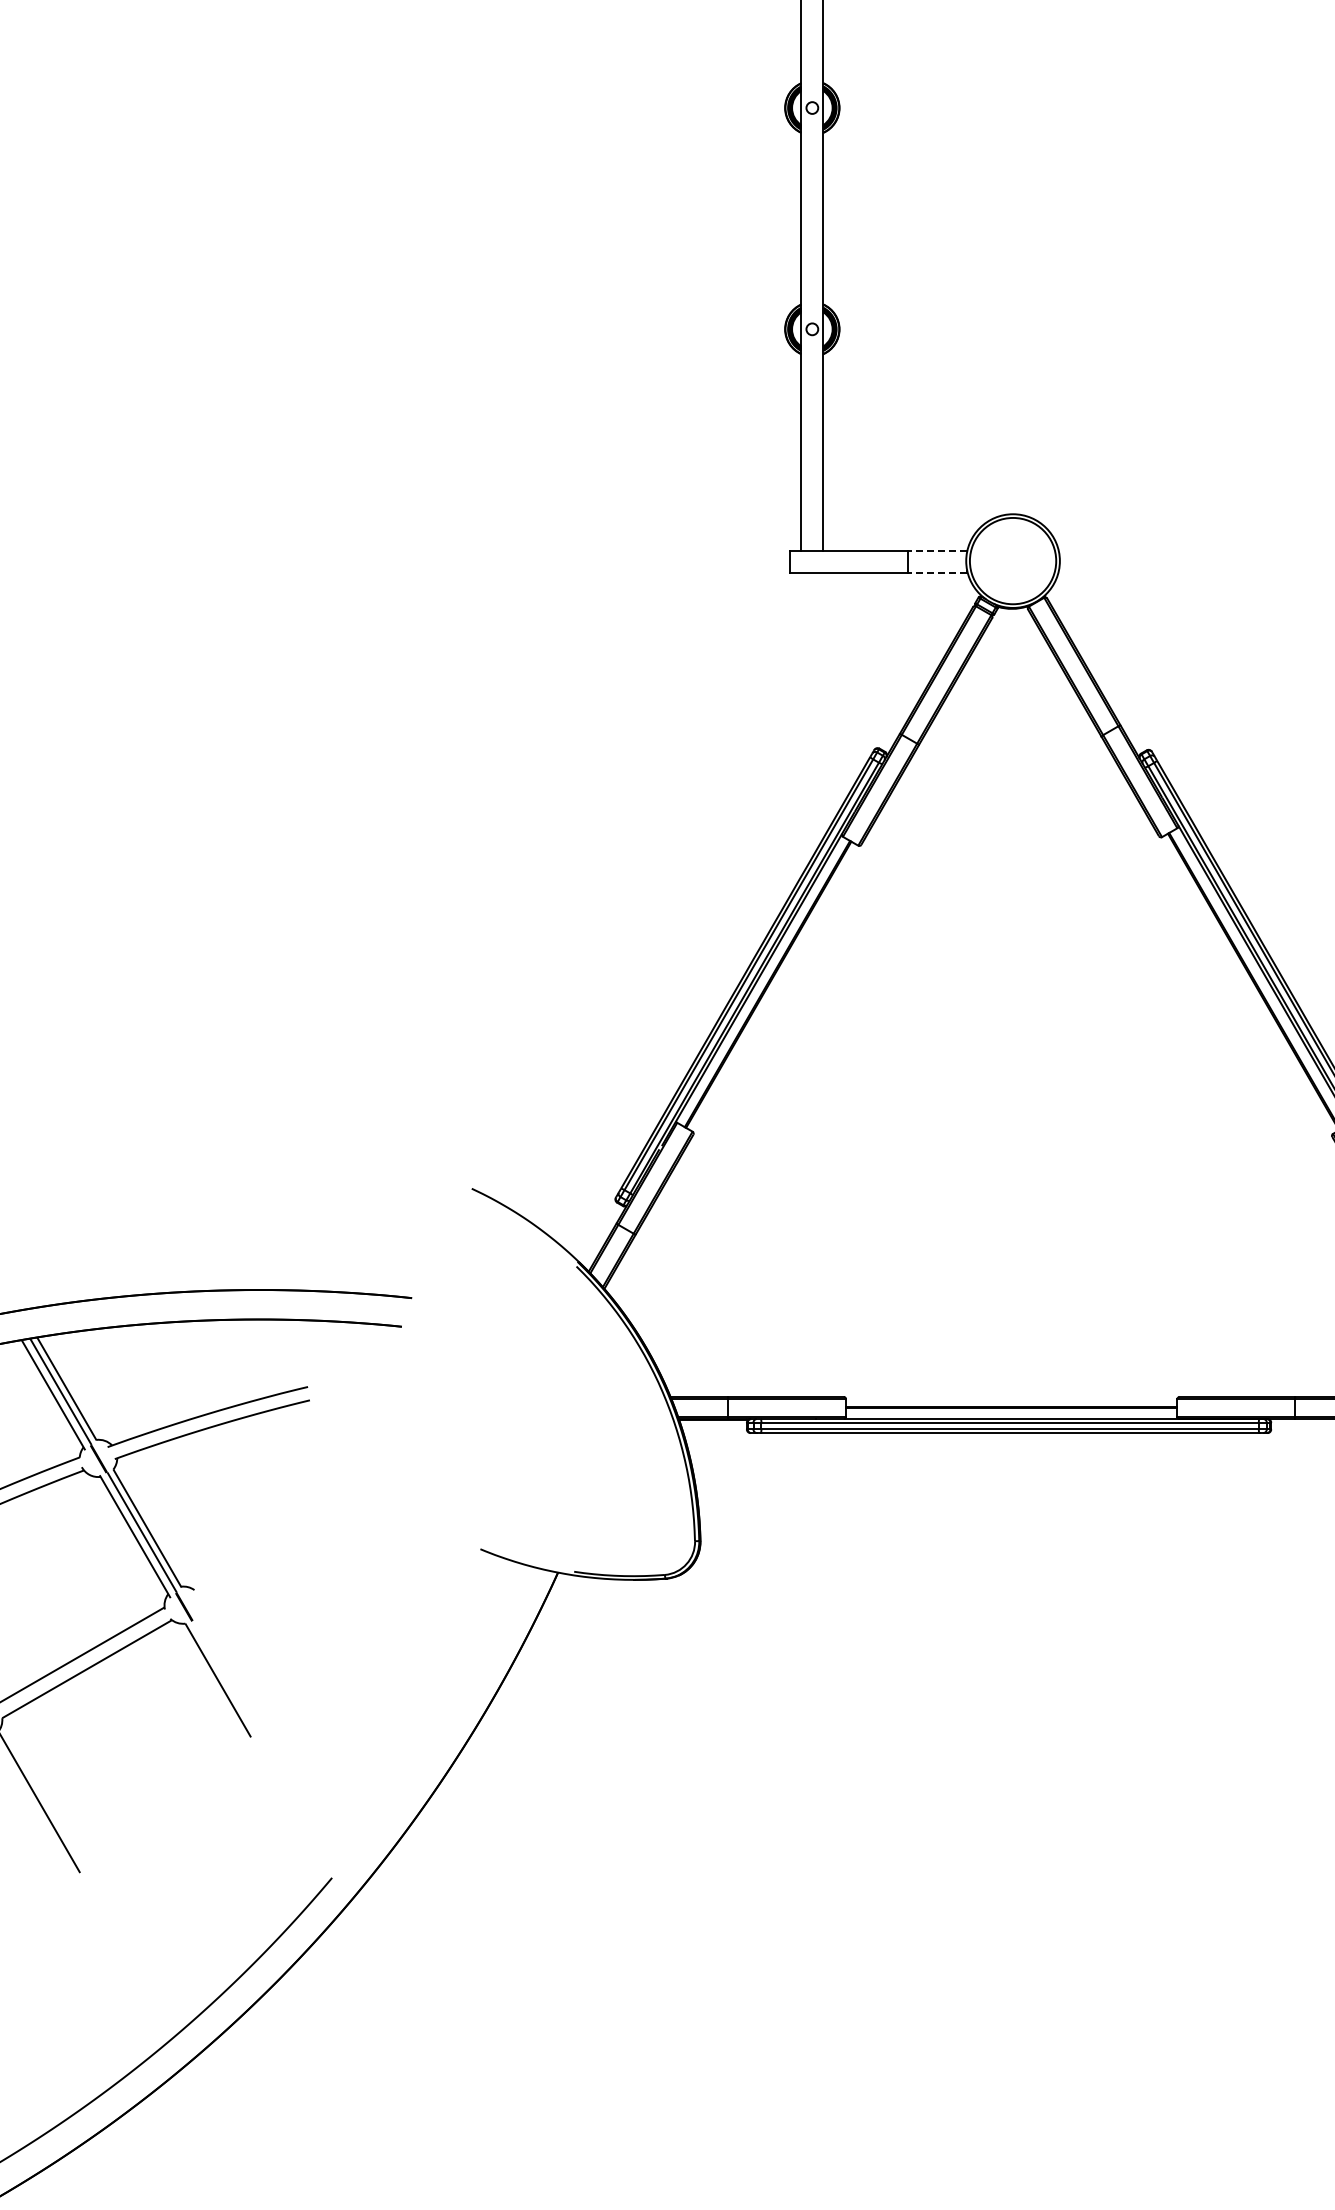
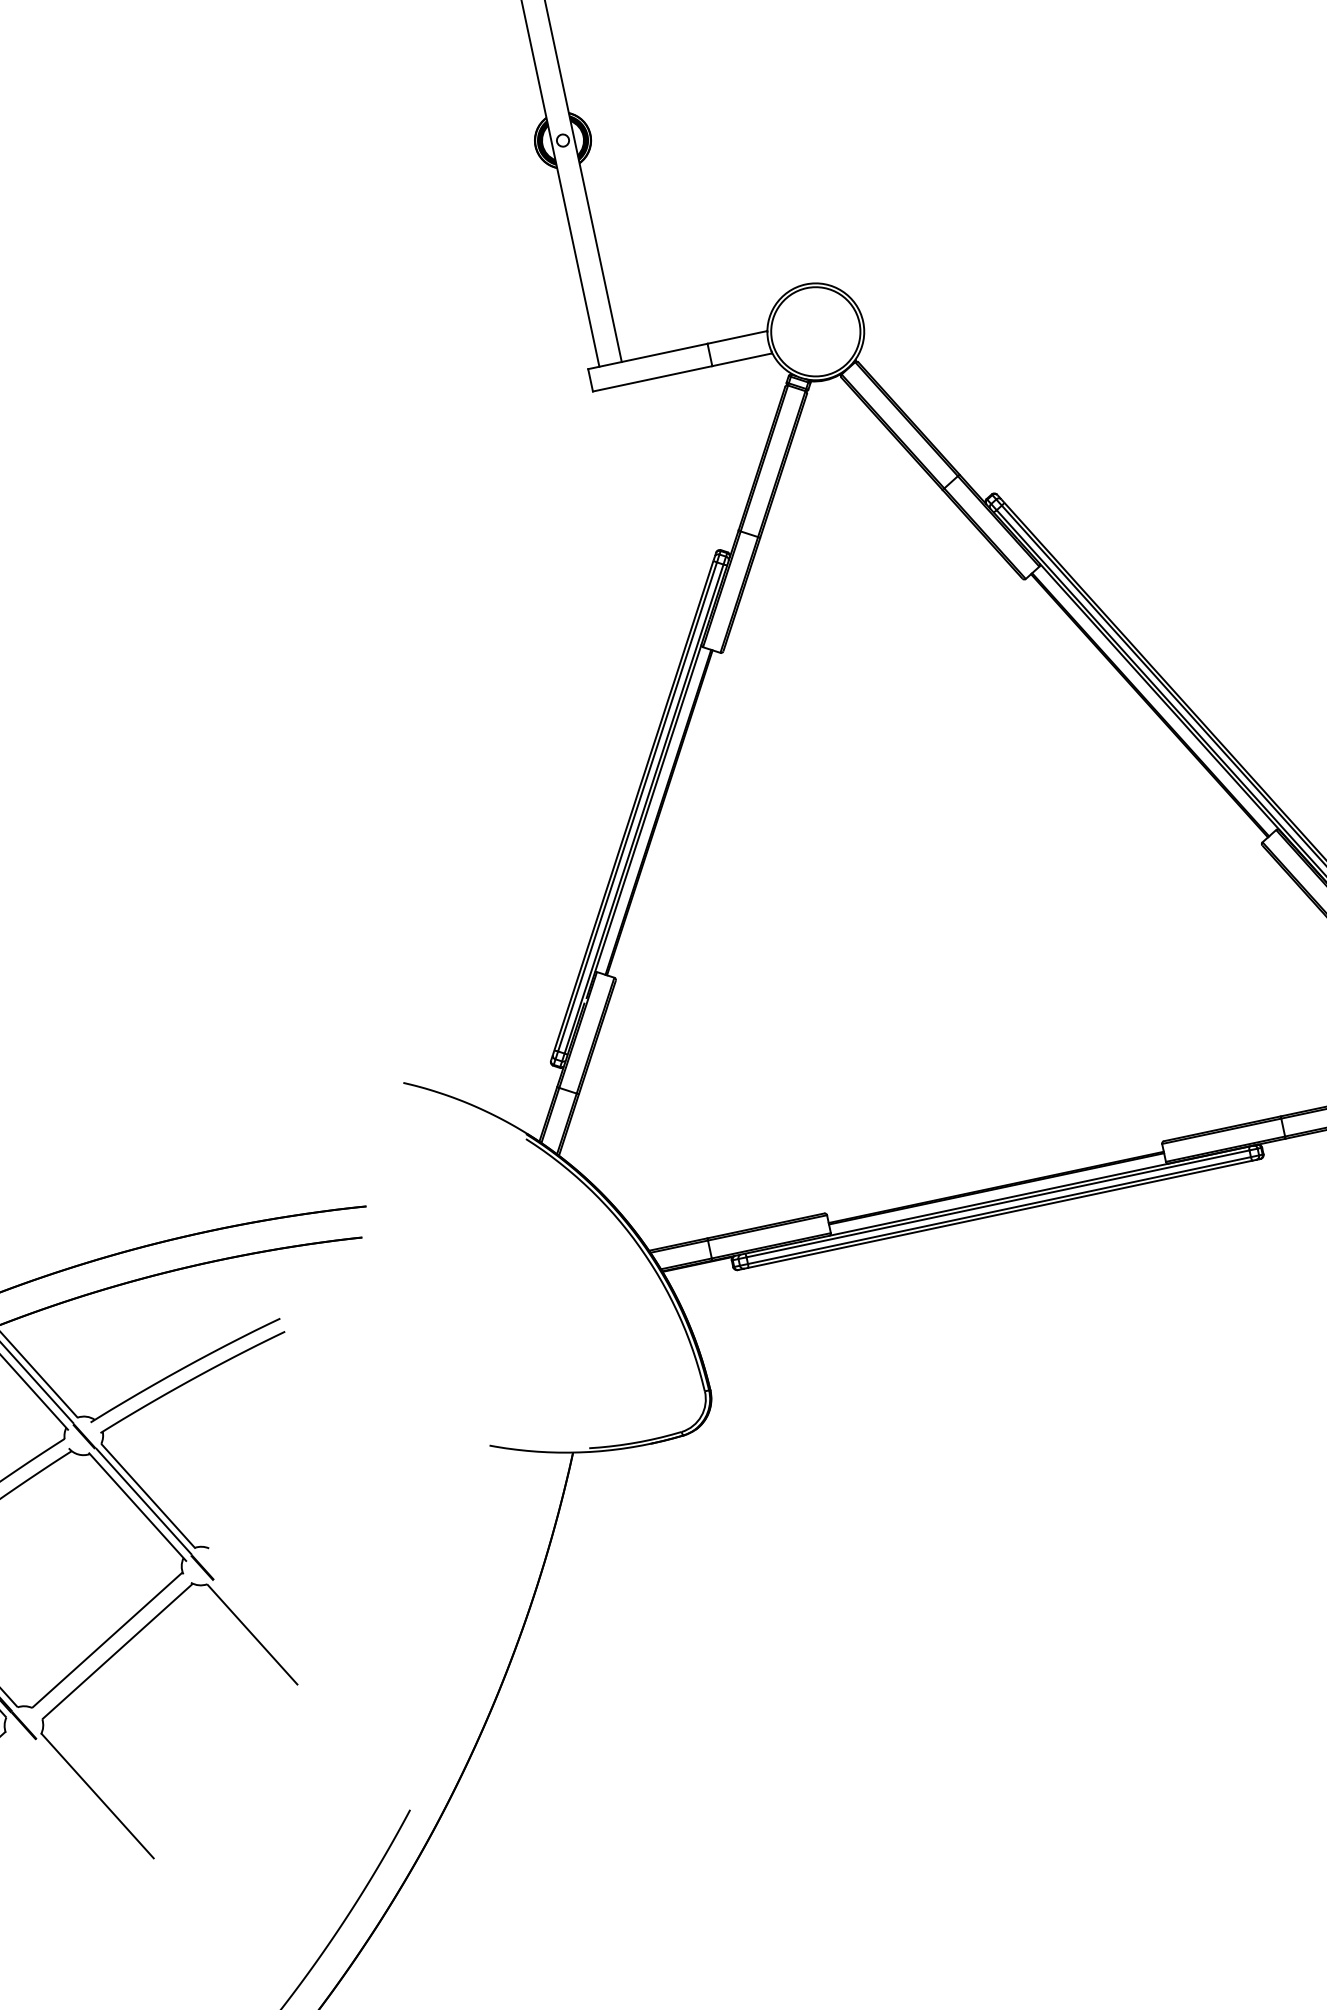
line: (937, 550) -> (737, 337), dashed -> solid
line: (937, 572) -> (741, 359), dashed -> solid

